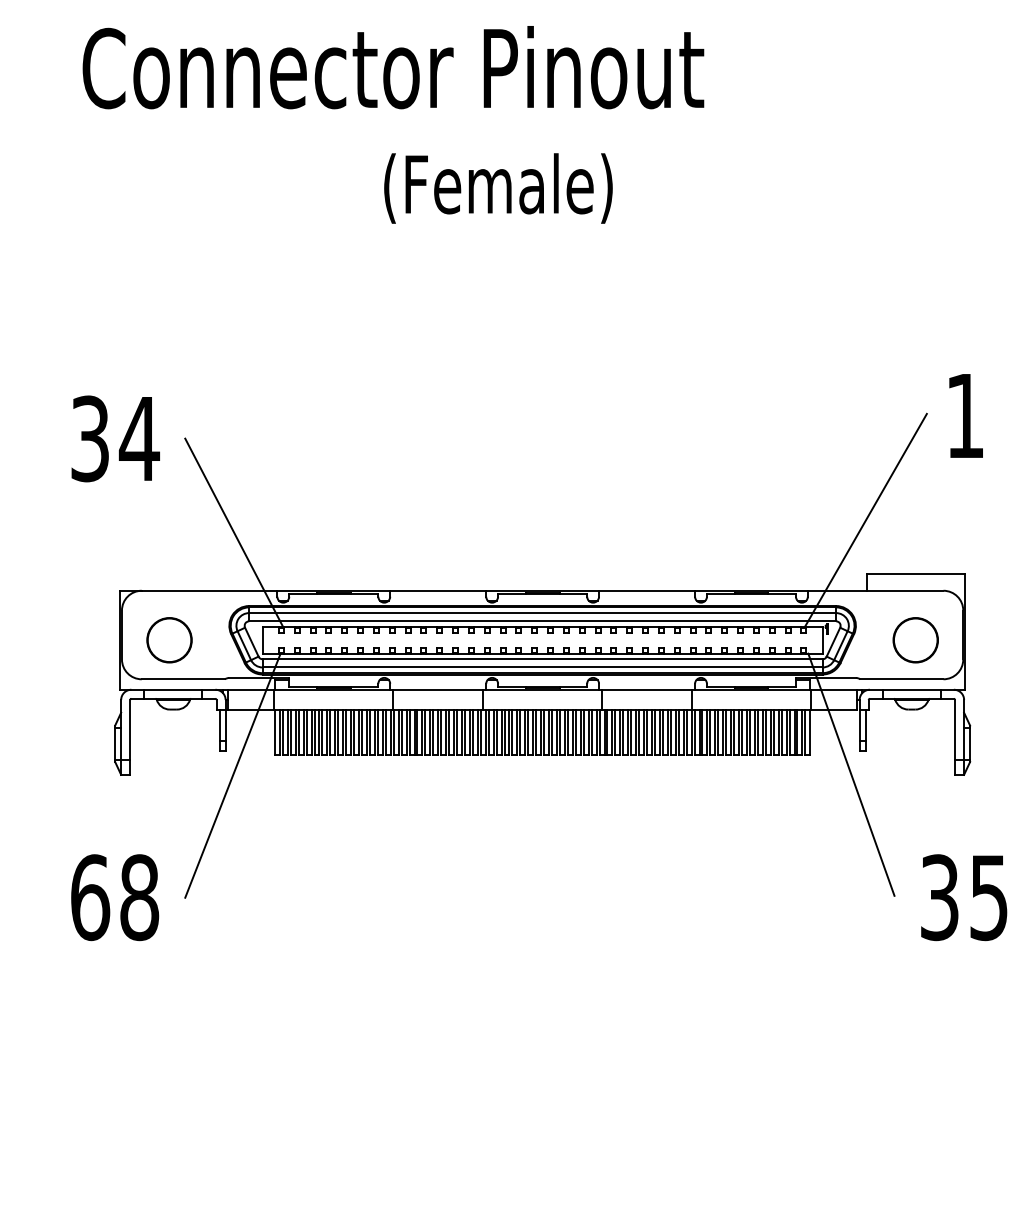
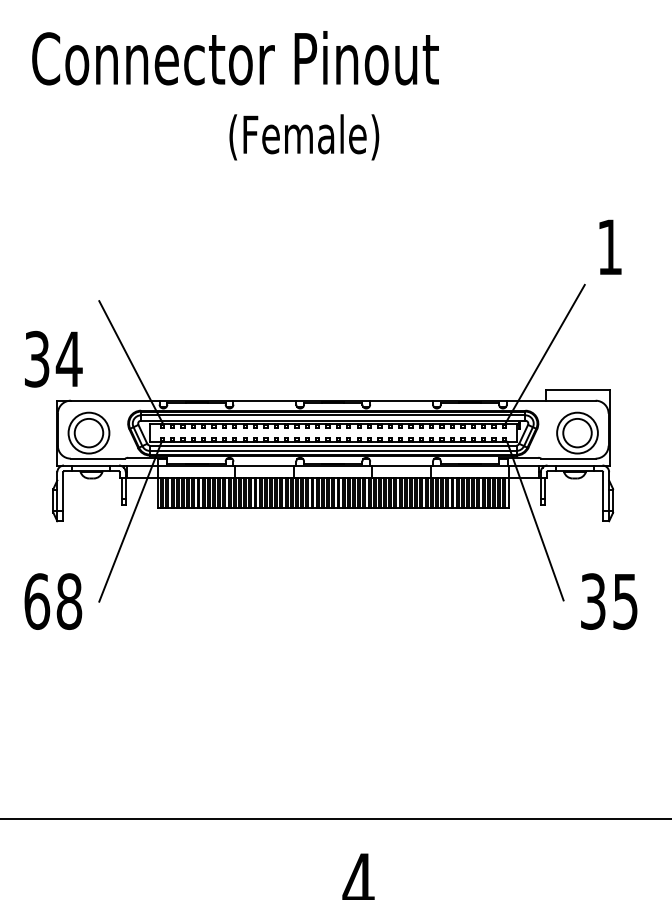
text: (966, 414) -> (610, 246), moved
text: (115, 437) -> (53, 358), moved
circle: (168, 639) -> (88, 432), size x1.4
circle: (915, 639) -> (577, 432), size x1.4

